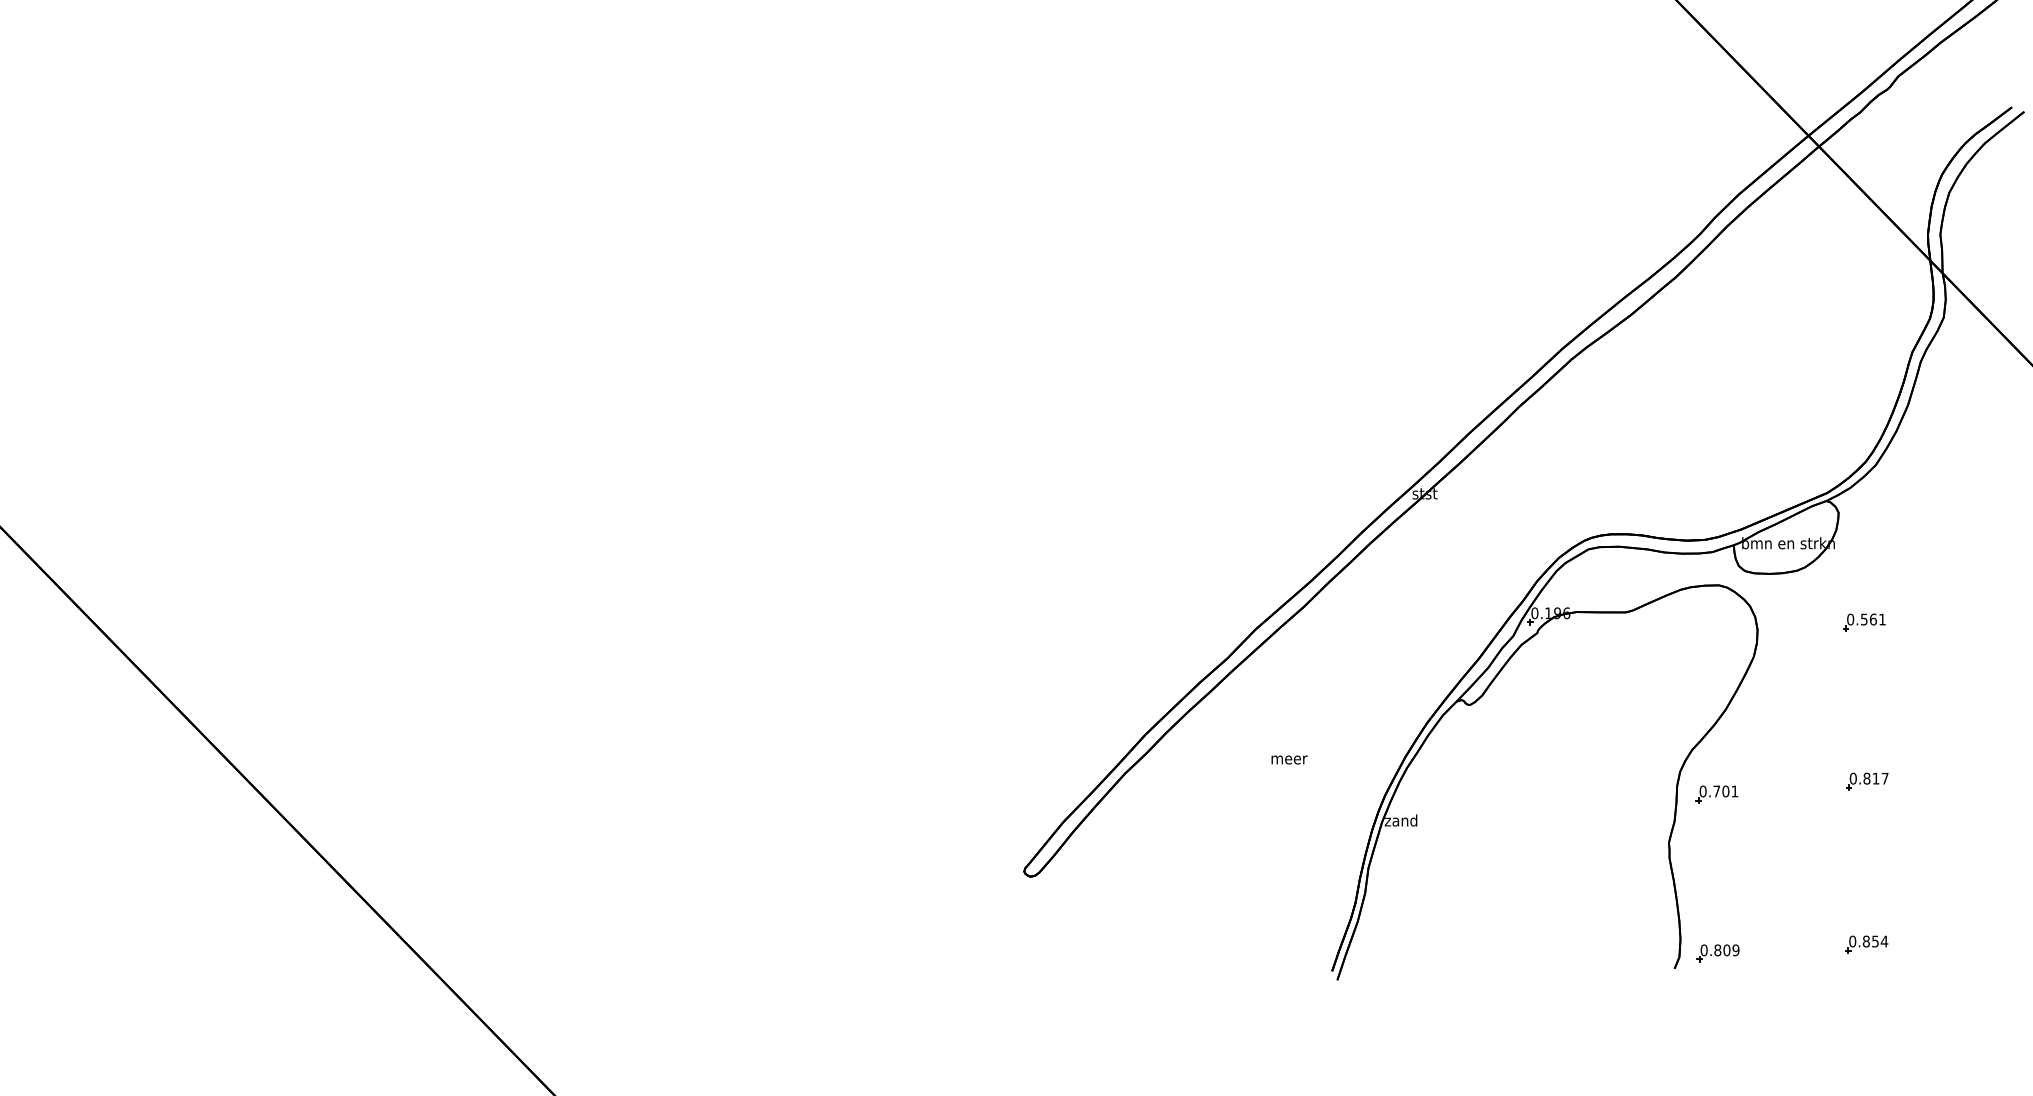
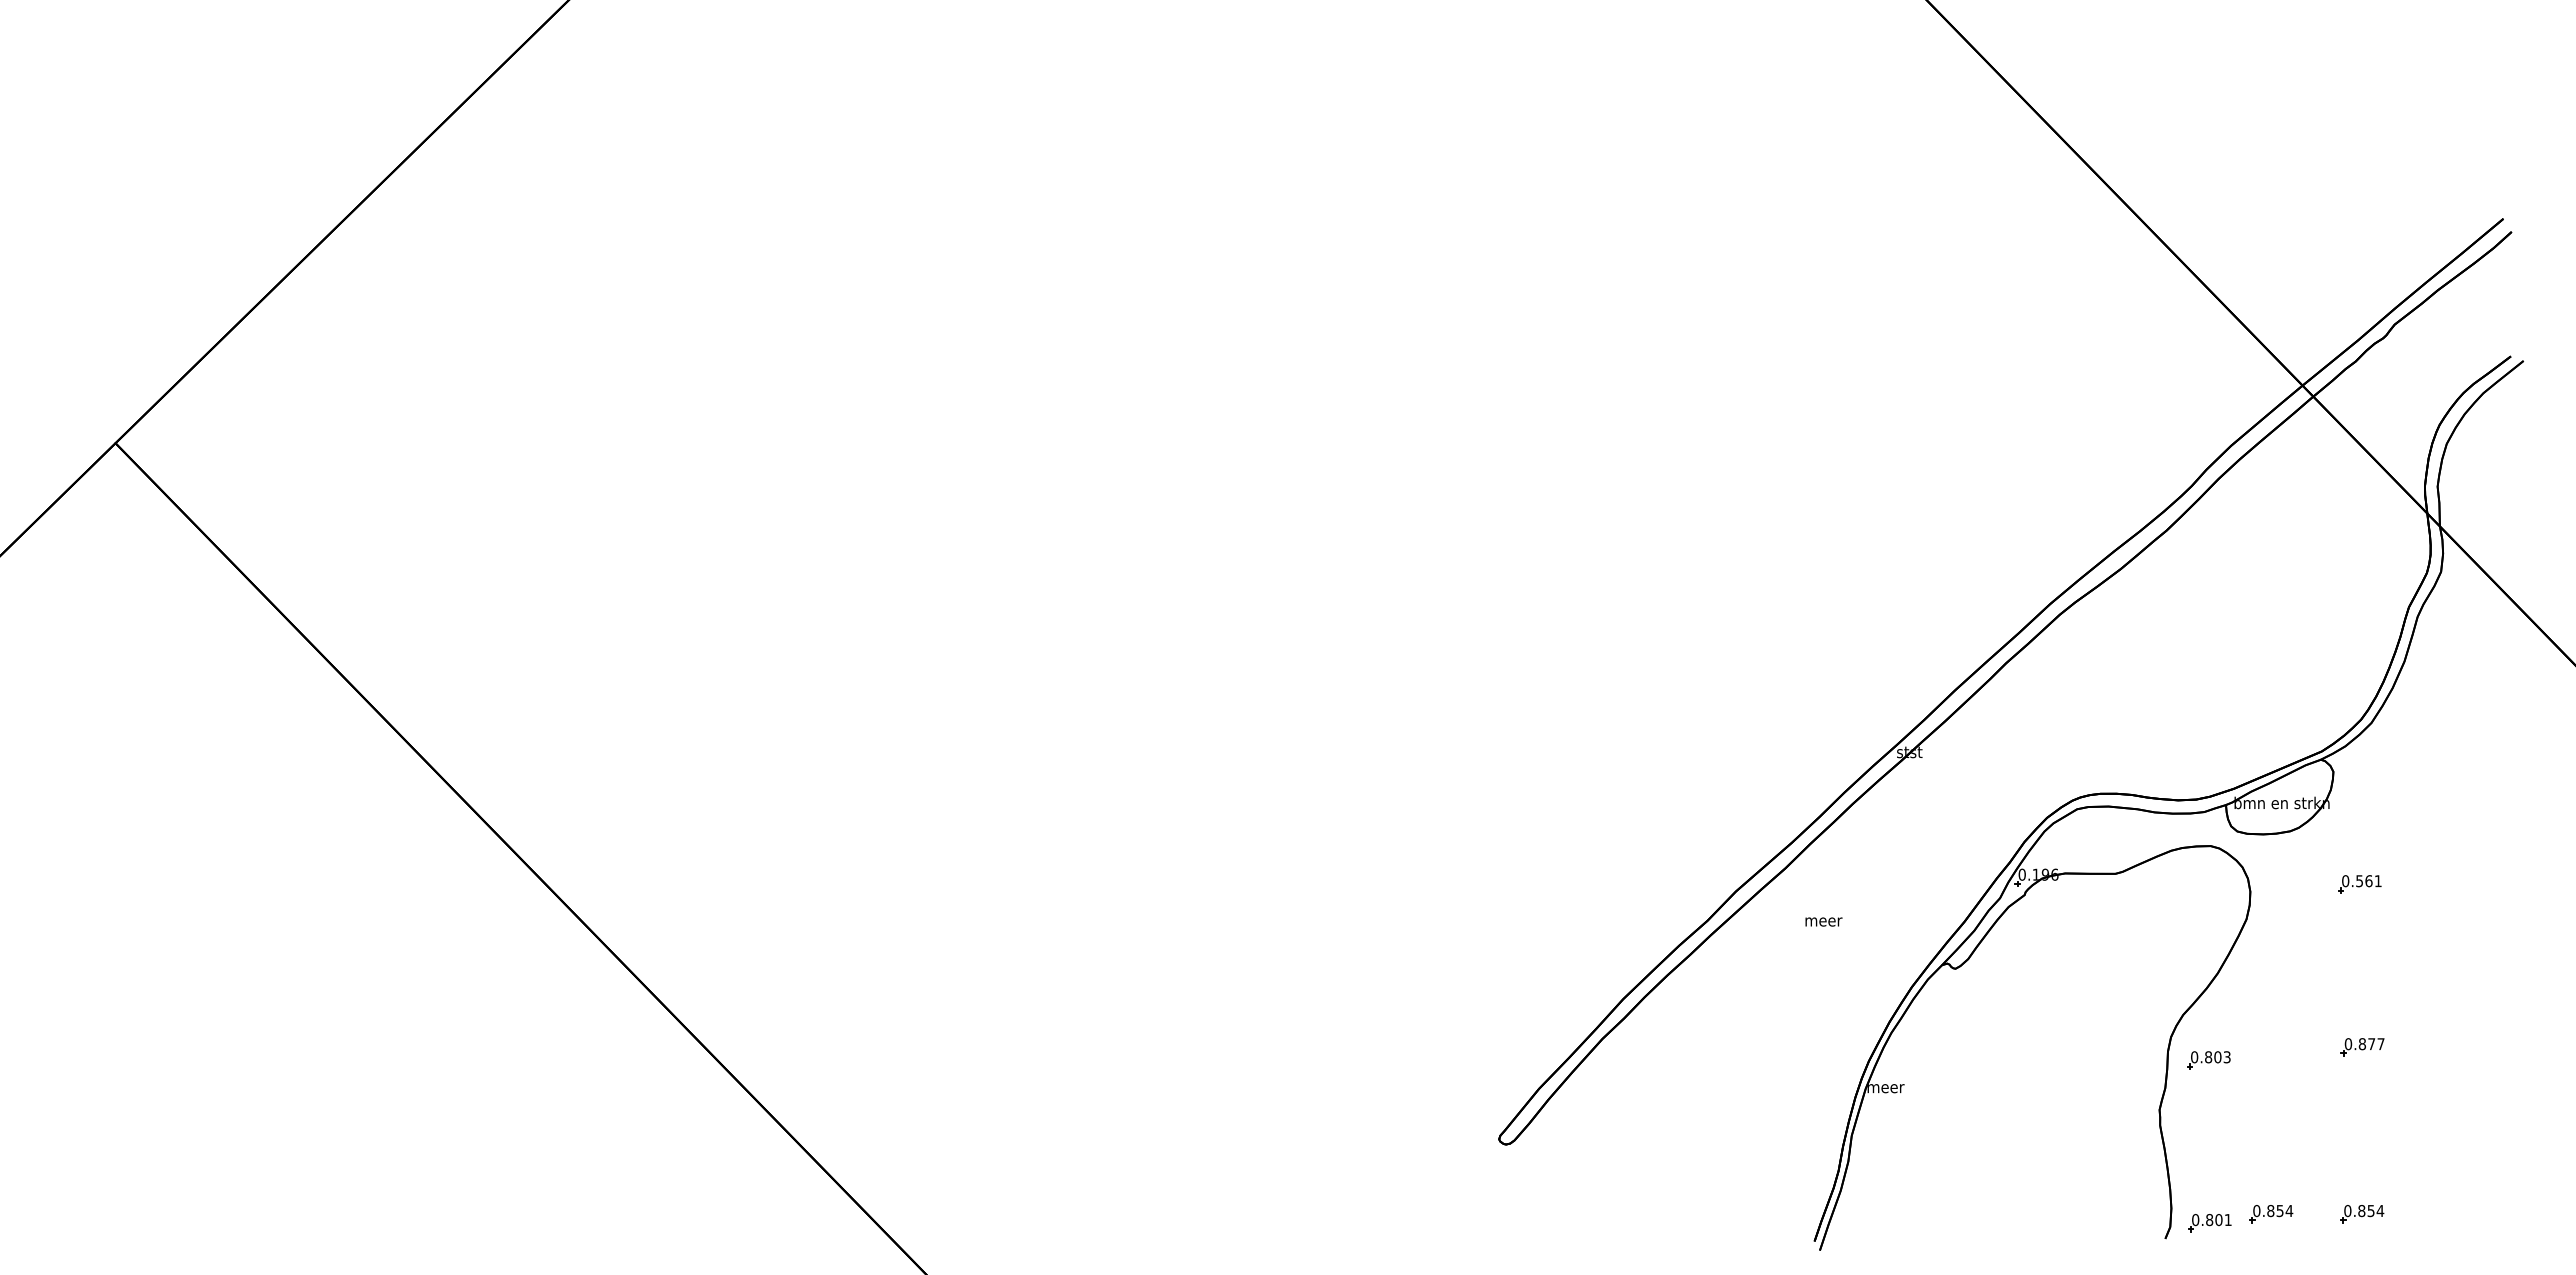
text: (1289, 759) -> (1823, 921), moved
text: (1875, 779) -> (2371, 1044), 0.817 -> 0.877
text: (1725, 791) -> (2217, 1057), 0.701 -> 0.803
text: (1401, 820) -> (1885, 1086), zand -> meer
part: (1778, 944) -> (2271, 1214), added
text: (1735, 950) -> (2227, 1220), 0.809 -> 0.801

